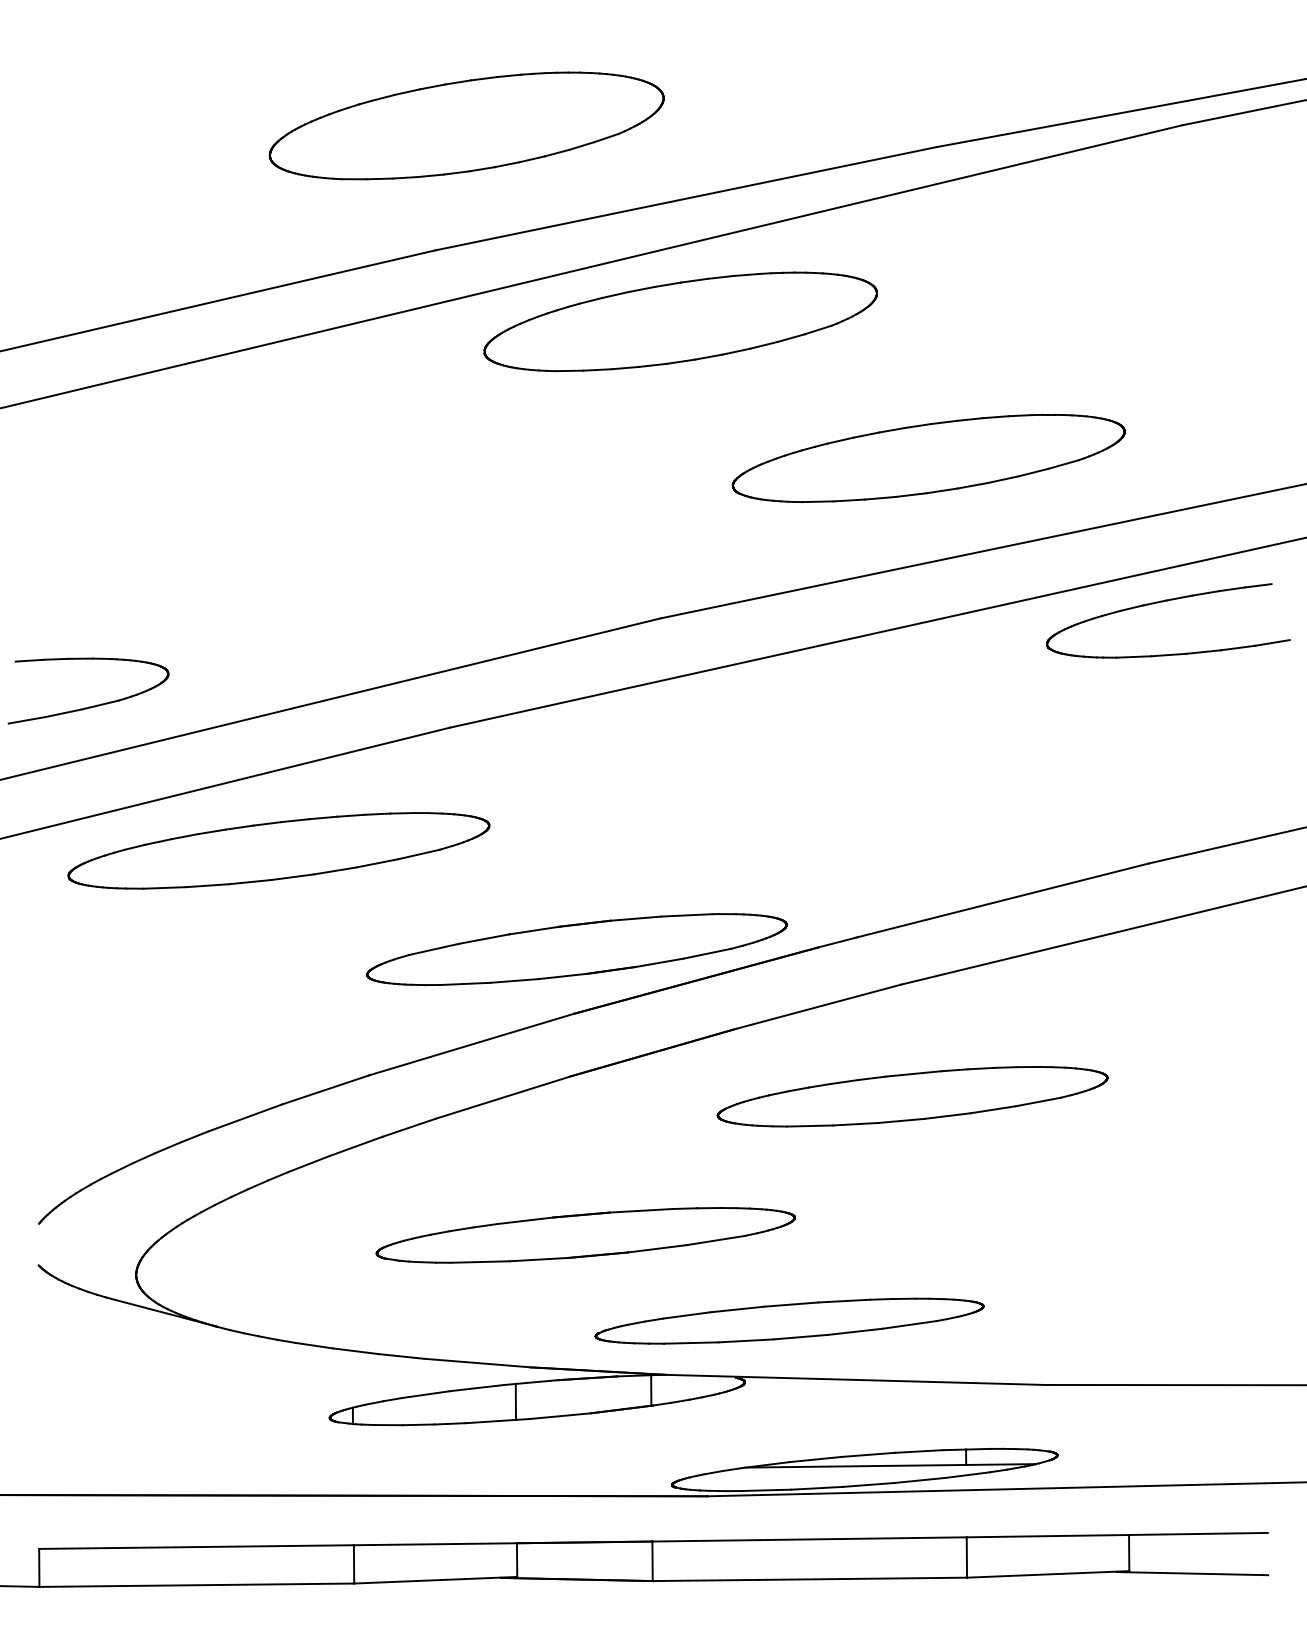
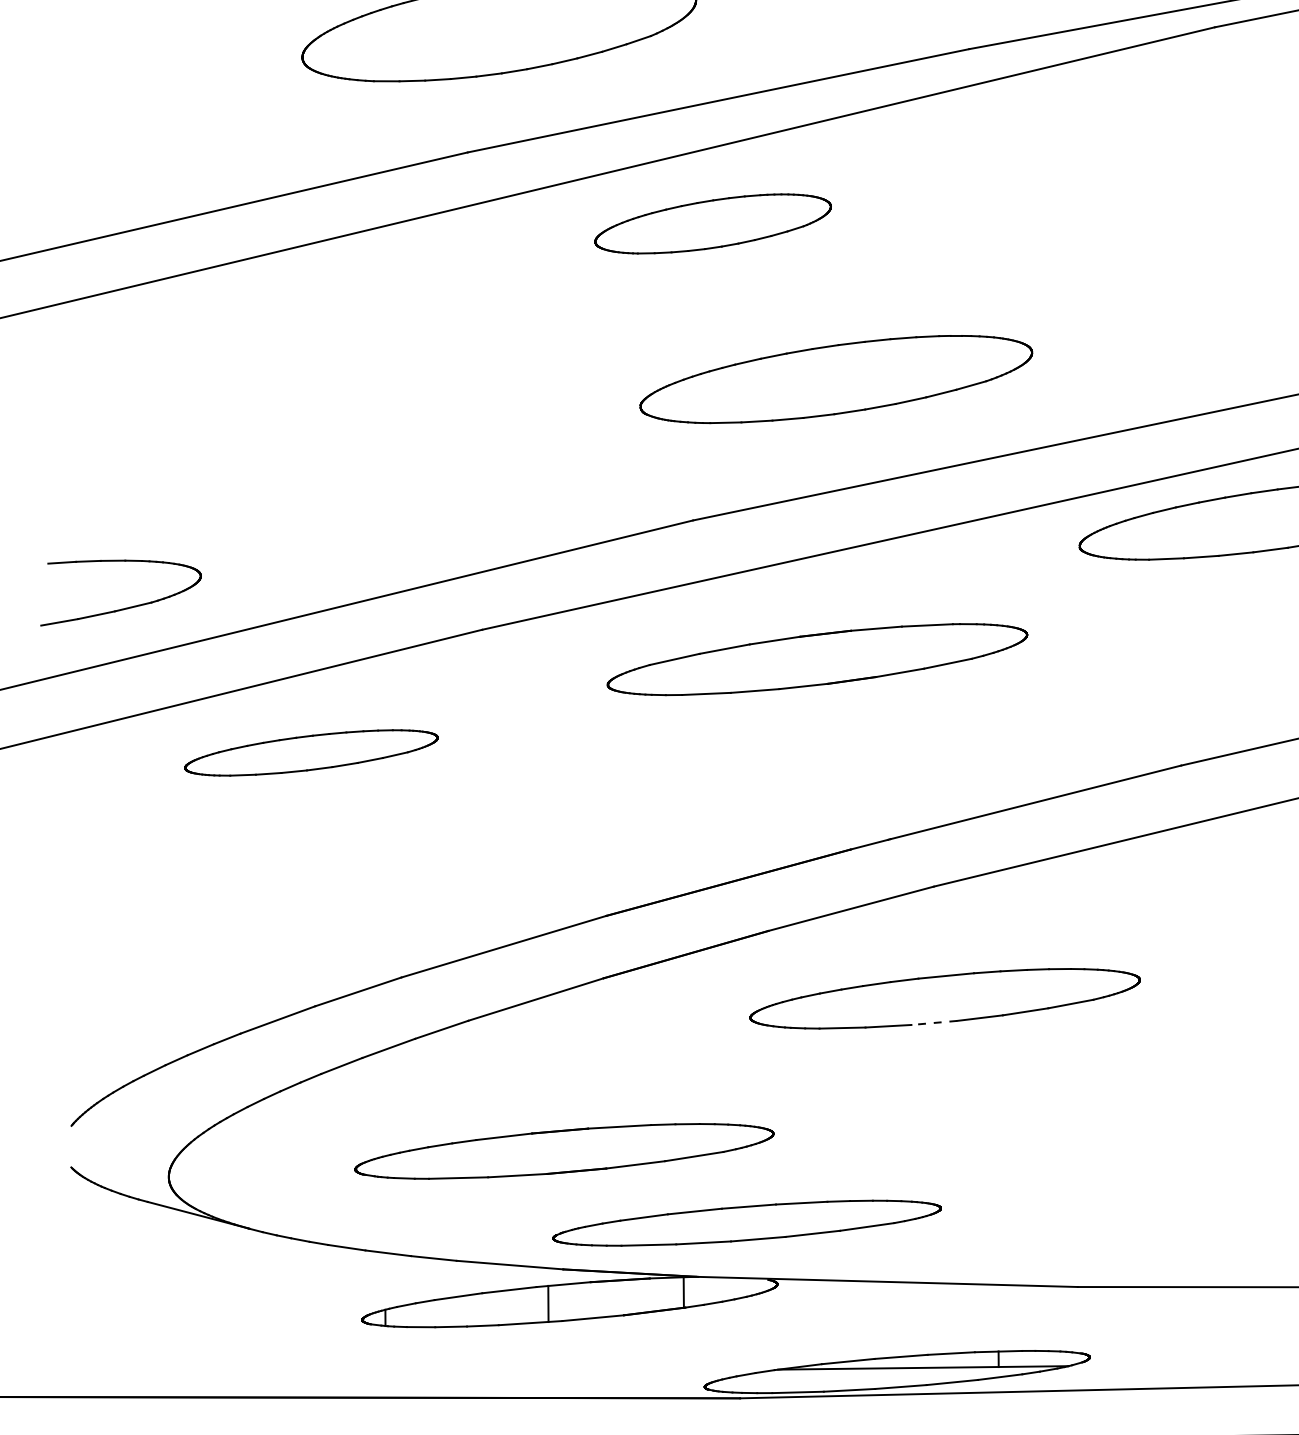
part: (680, 321) -> (713, 223), size x0.6
part: (928, 458) -> (836, 379), moved
part: (278, 850) -> (311, 752), size x0.6
part: (576, 949) -> (817, 659), moved
line: (901, 1120) -> (934, 1022), solid -> dashed
part: (585, 1235) -> (564, 1151), moved
part: (789, 1320) -> (747, 1222), moved

